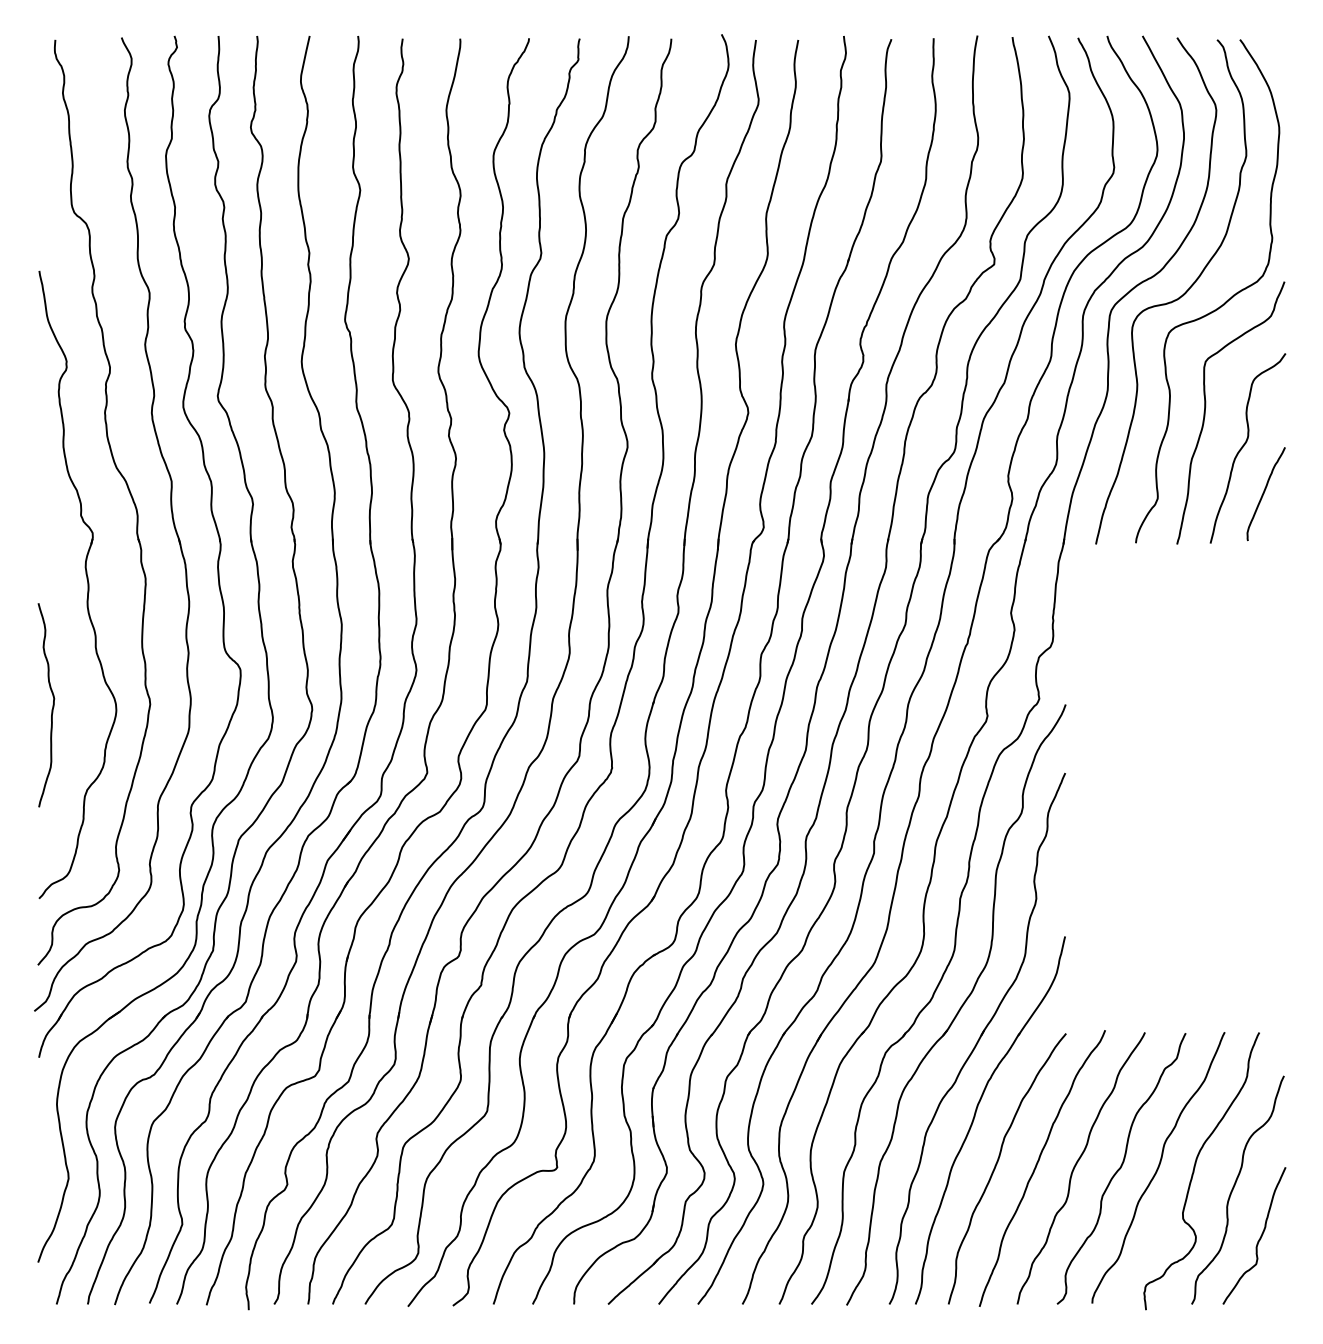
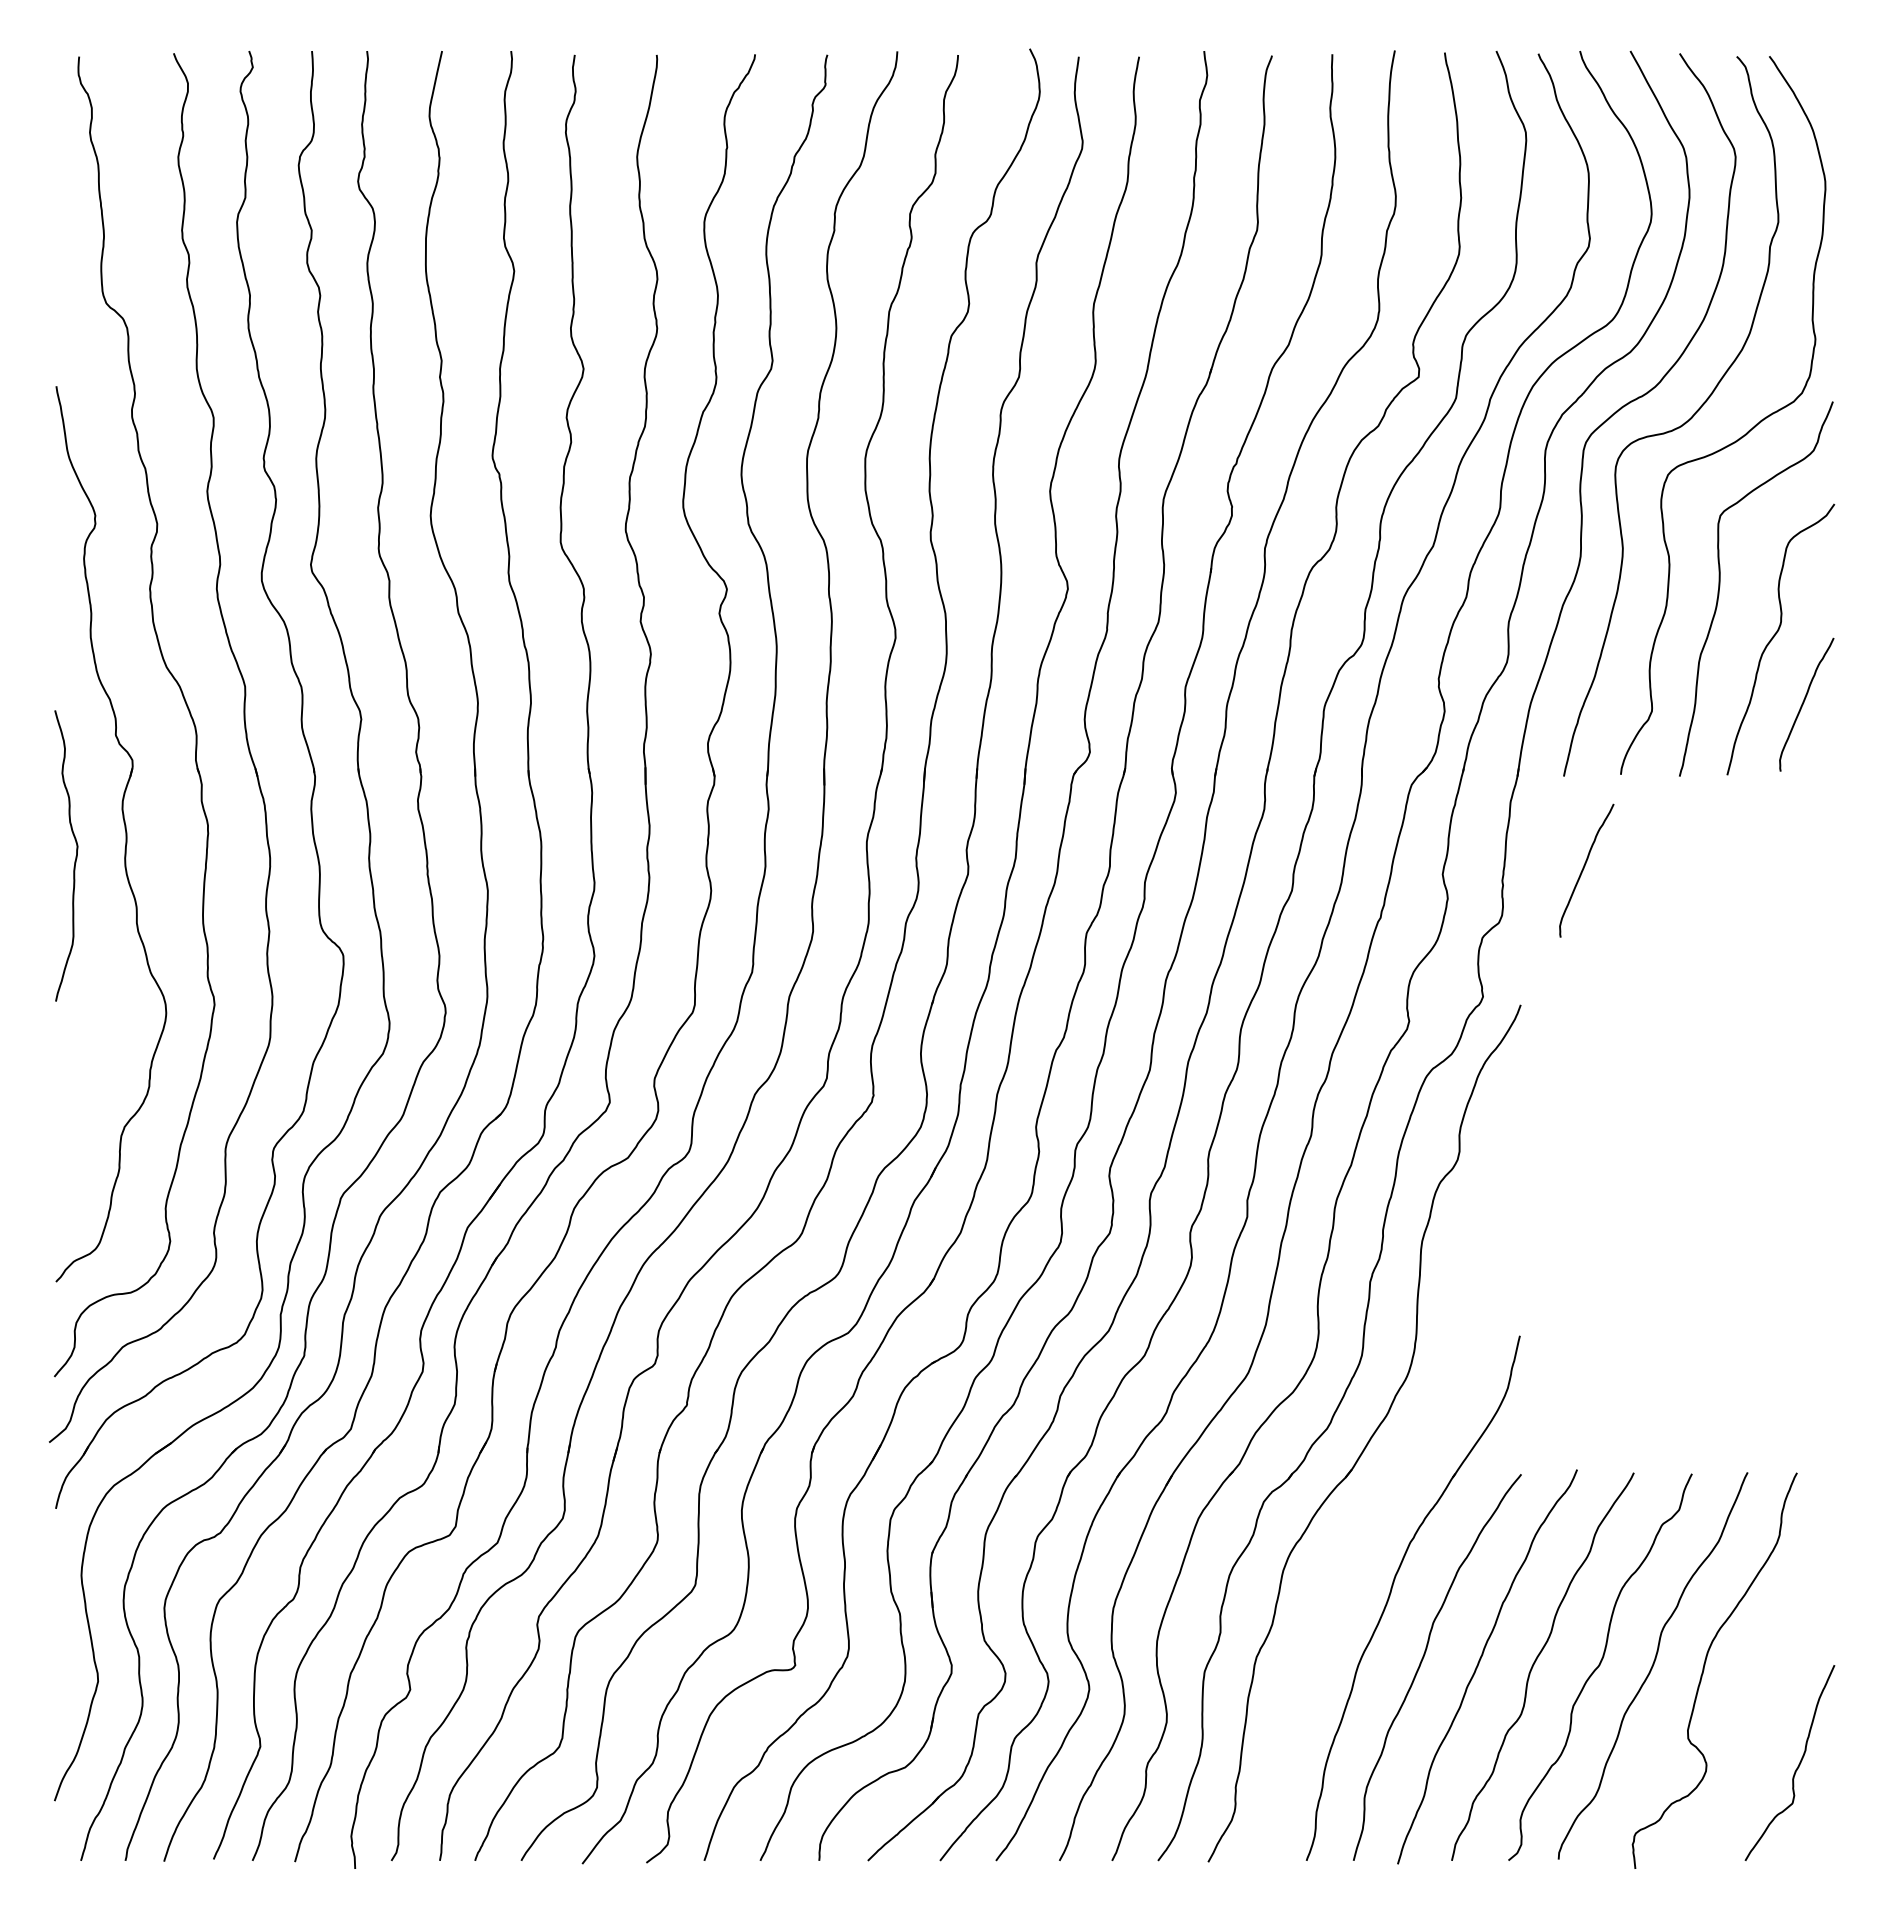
curve: (1110, 608) -> (1584, 868), added
curve: (52, 705) -> (75, 856), moved
part: (977, 1038) -> (1394, 1481), removed
curve: (1233, 1188) -> (1760, 1695), removed

